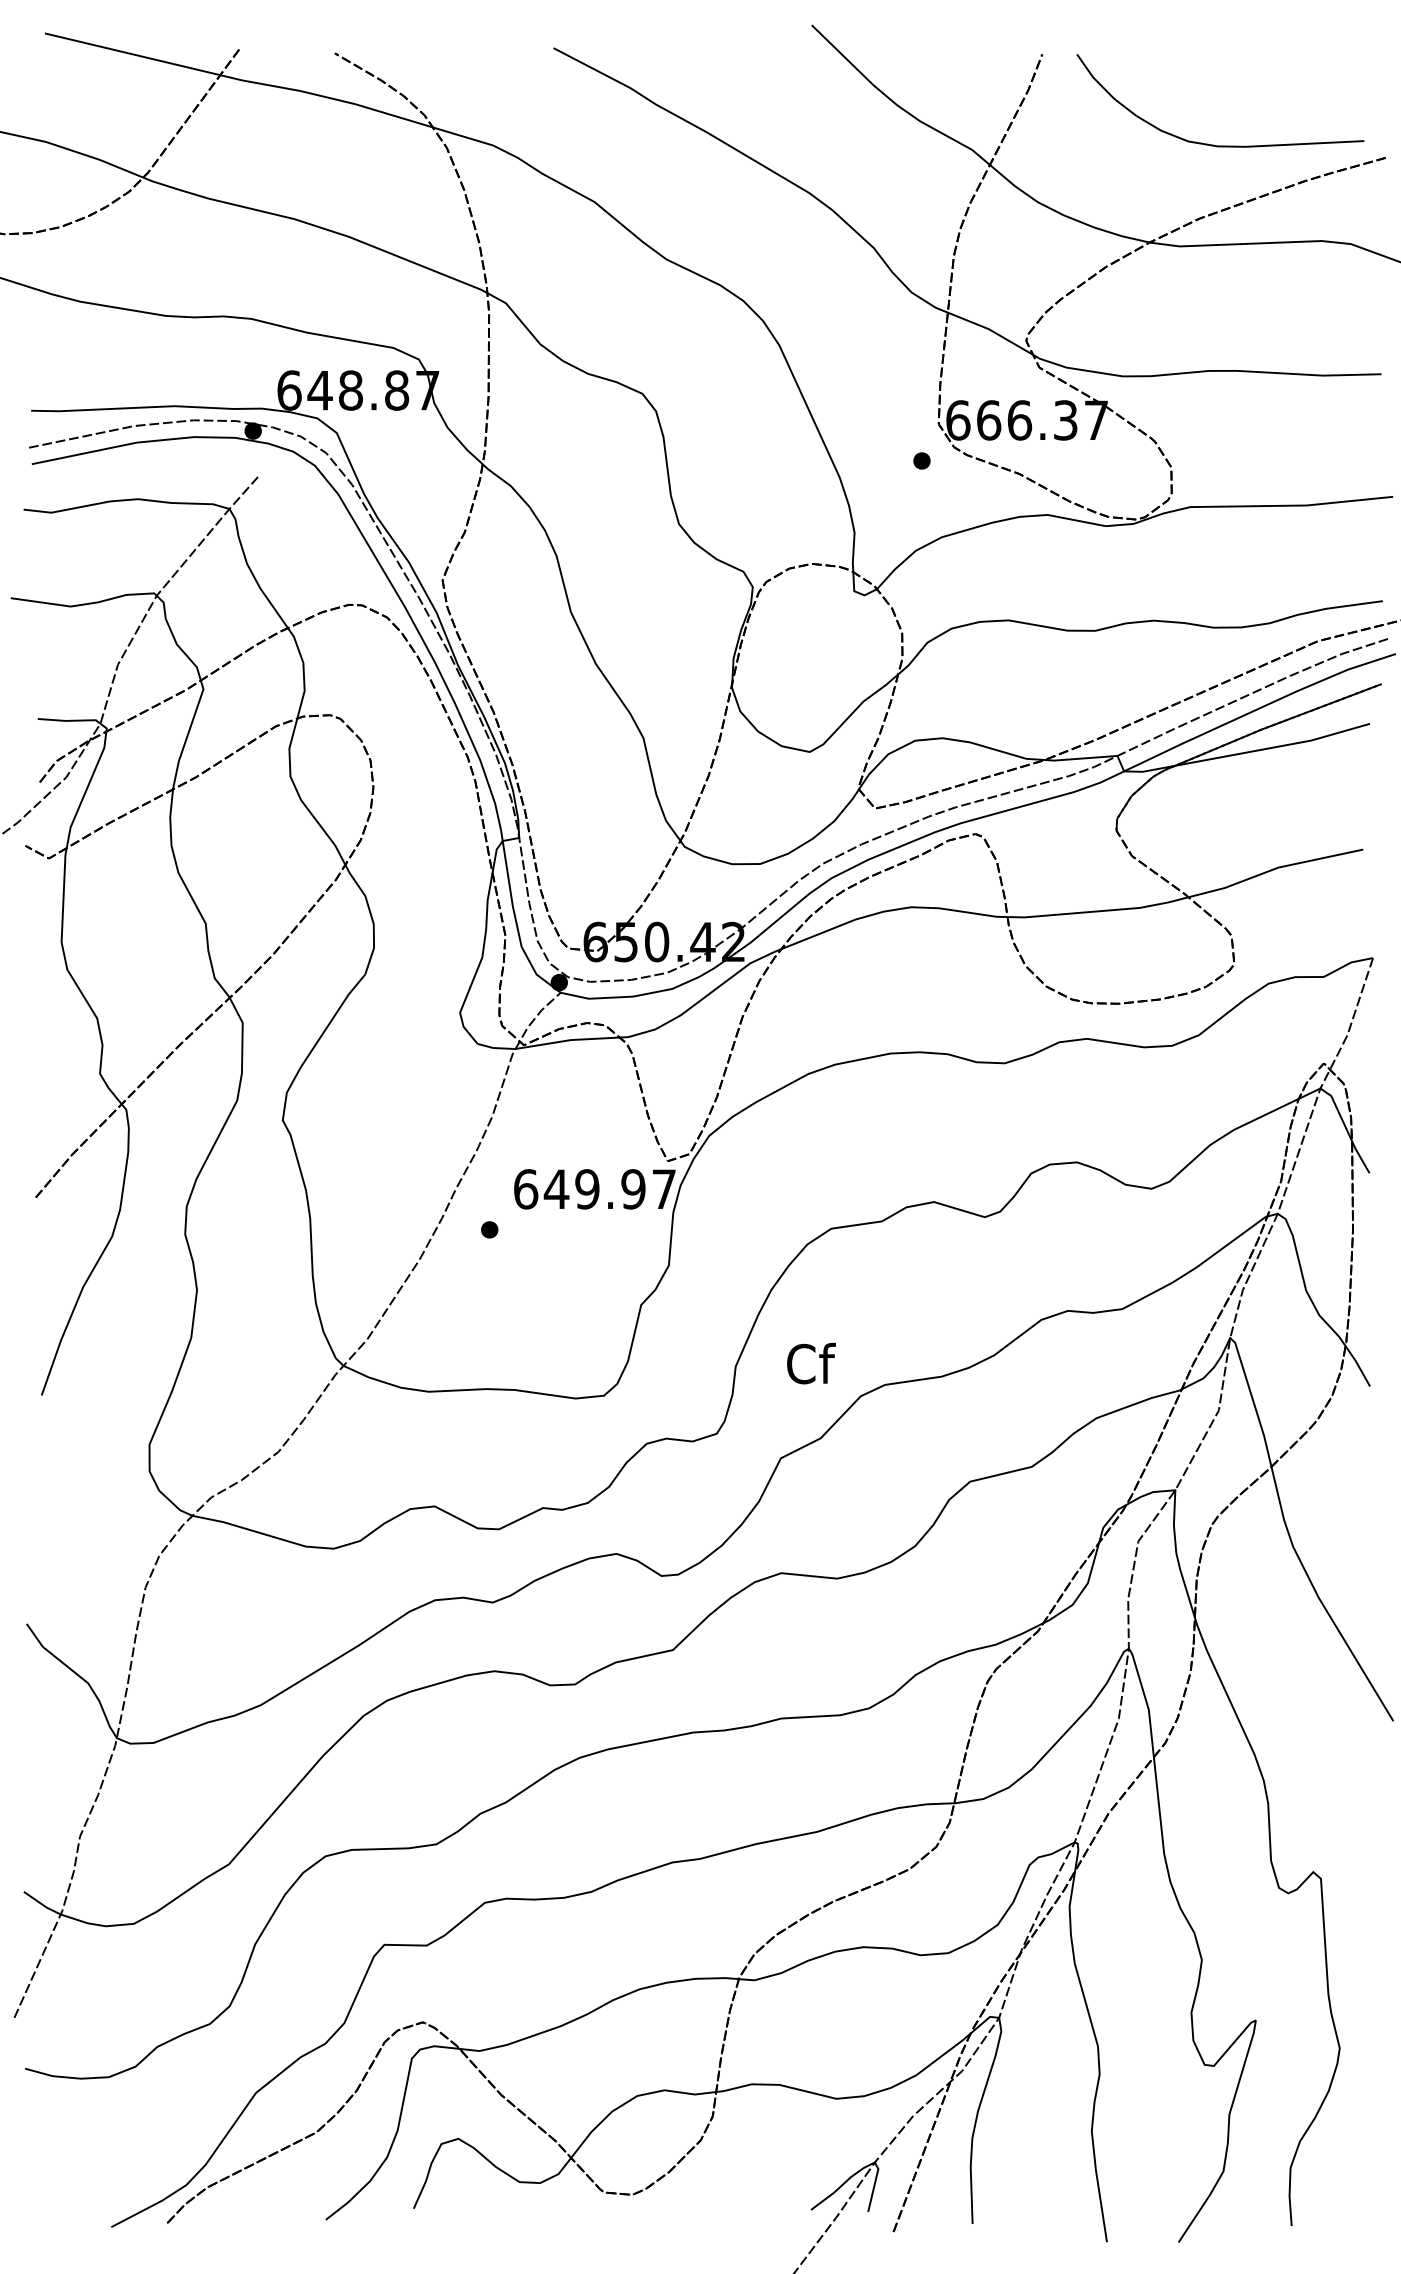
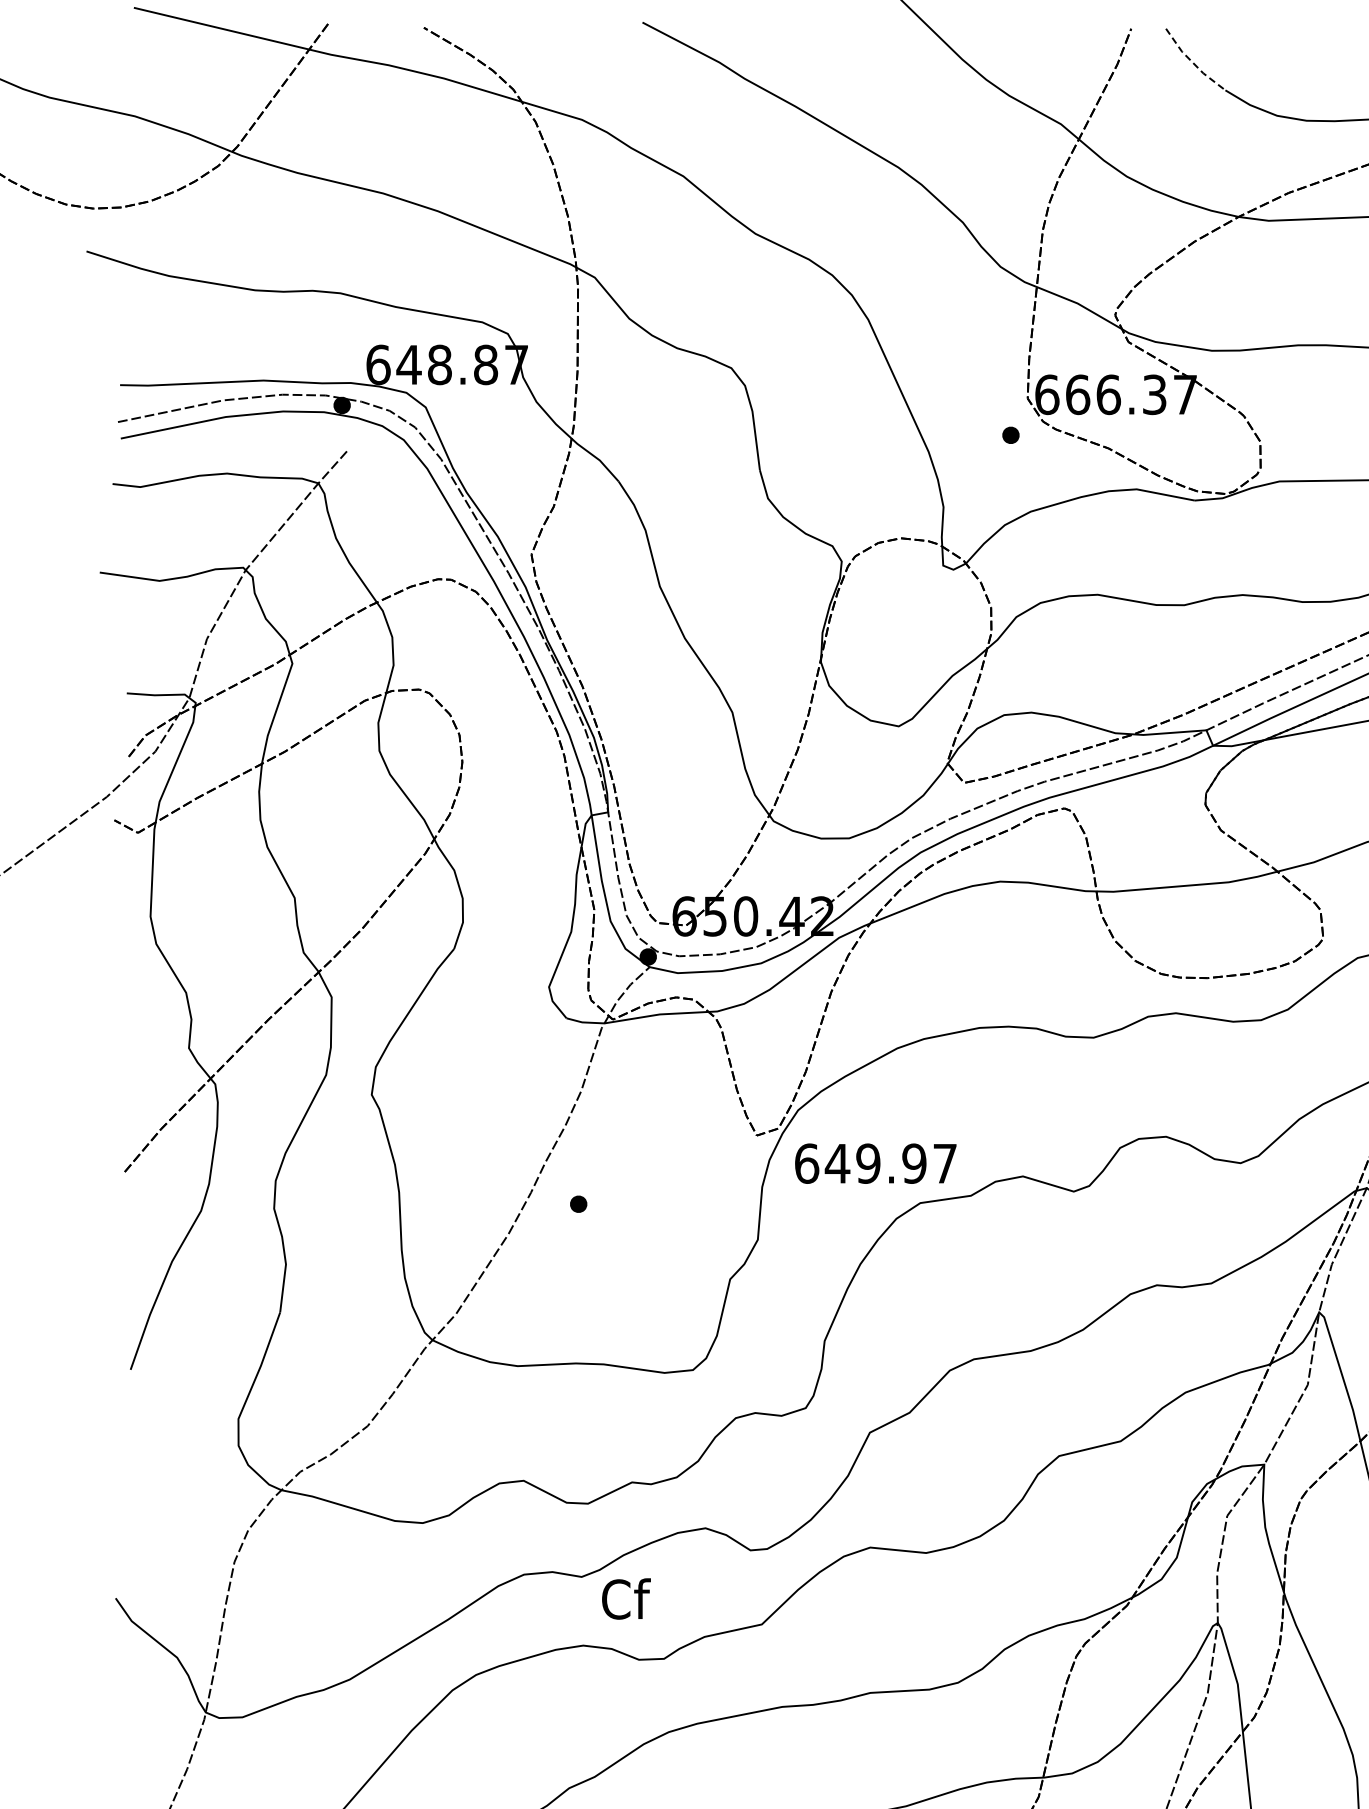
line: (1104, 88) -> (1193, 62), solid -> dashed
text: (594, 1189) -> (875, 1163), moved
text: (811, 1363) -> (626, 1598), moved

